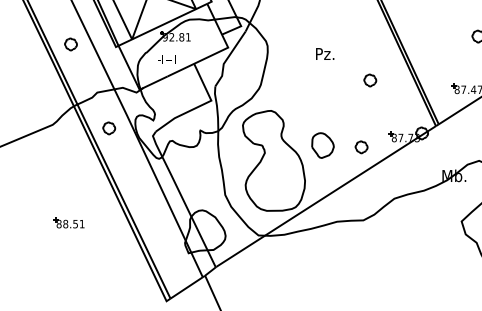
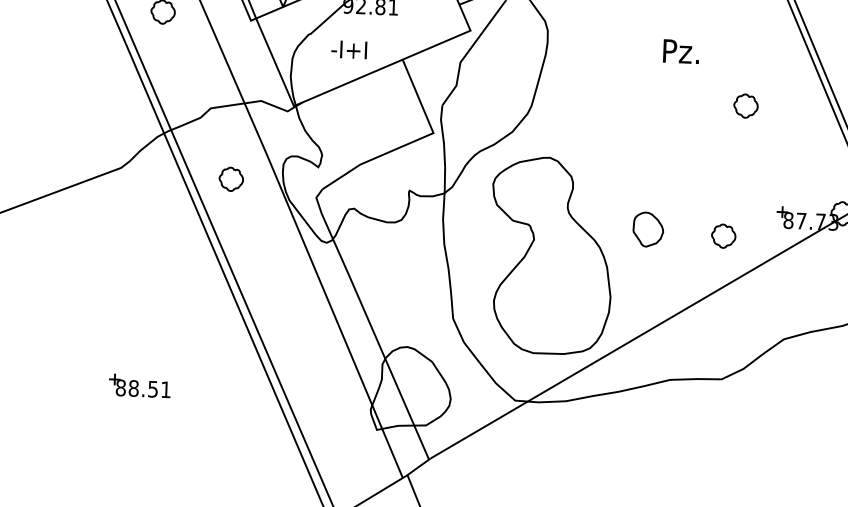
text: (325, 53) -> (682, 50), moved
part: (322, 145) -> (647, 229), size x0.7
part: (68, 222) -> (139, 385), moved

